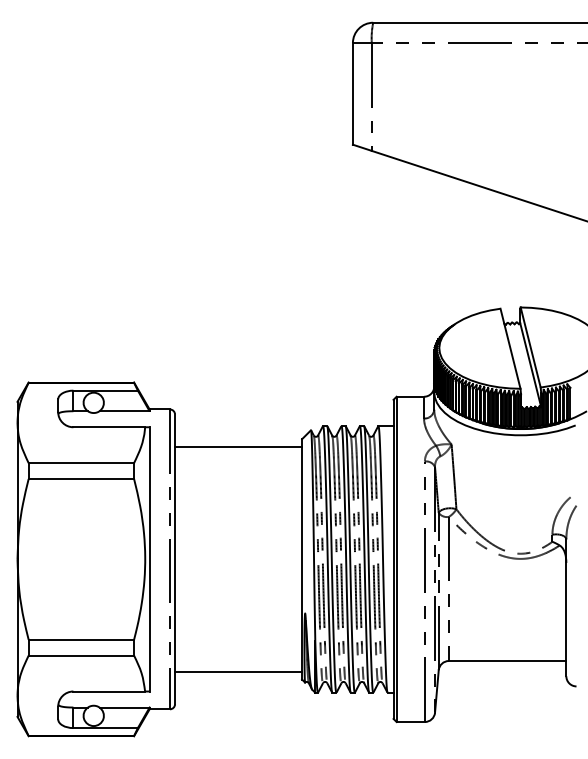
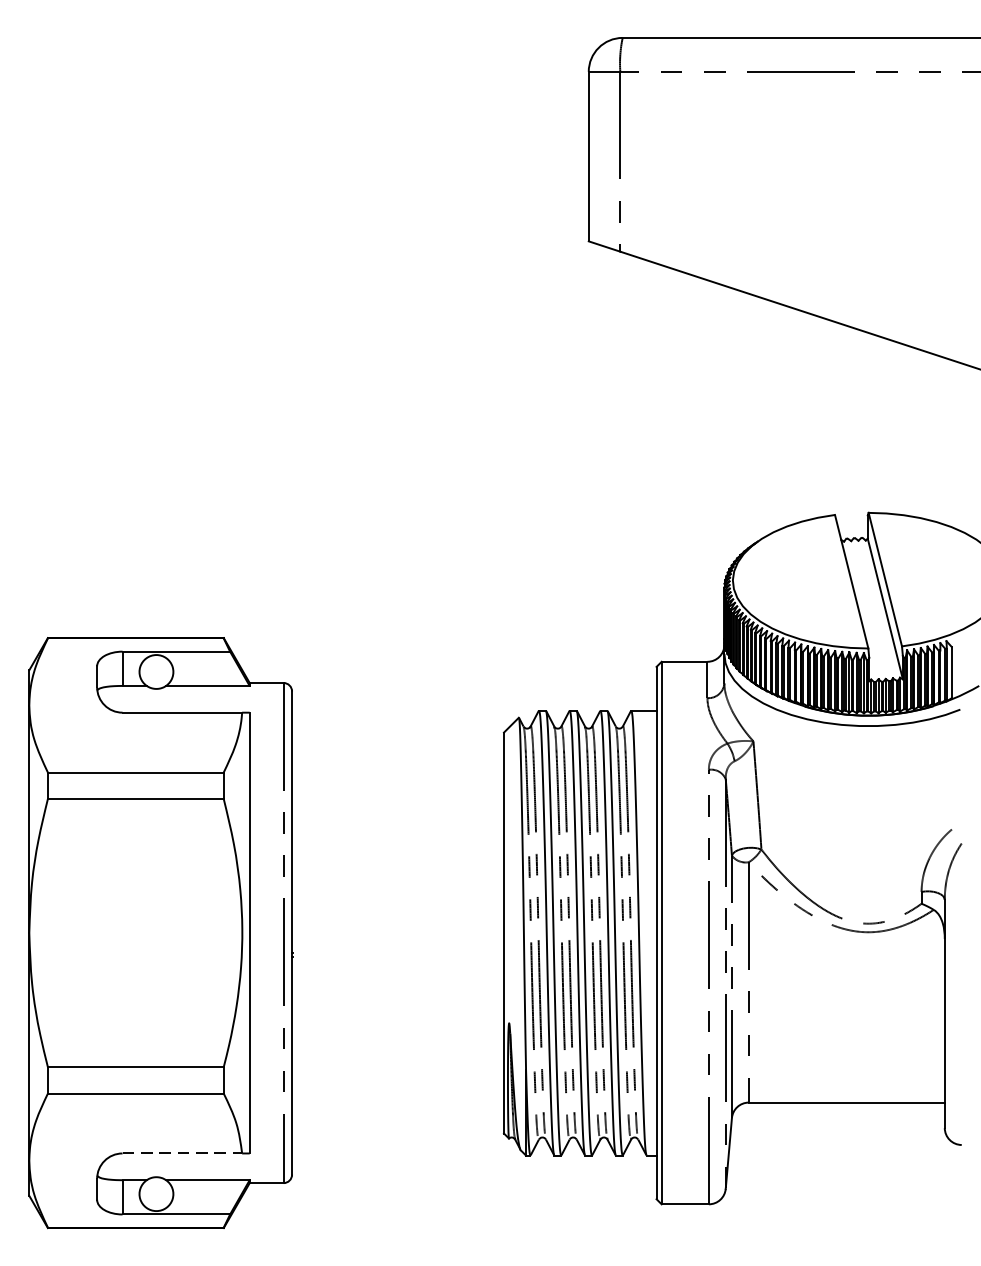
line: (238, 446) -> (397, 744), removed
line: (238, 672) -> (397, 1121), removed
line: (109, 691) -> (182, 1153), solid -> dashed

